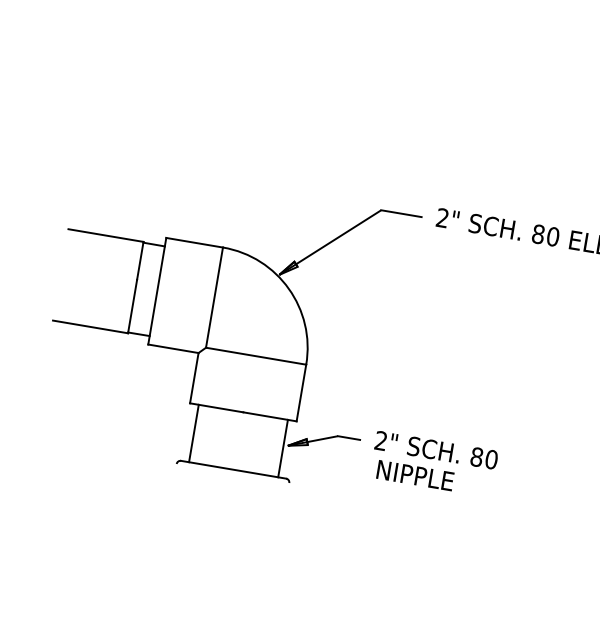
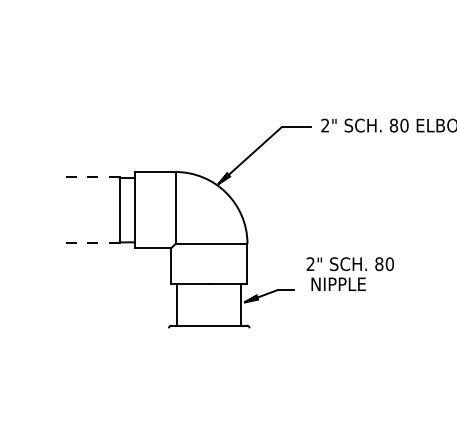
line: (105, 235) -> (92, 177), solid -> dashed
line: (90, 326) -> (92, 242), solid -> dashed
text: (433, 463) -> (349, 273), moved

